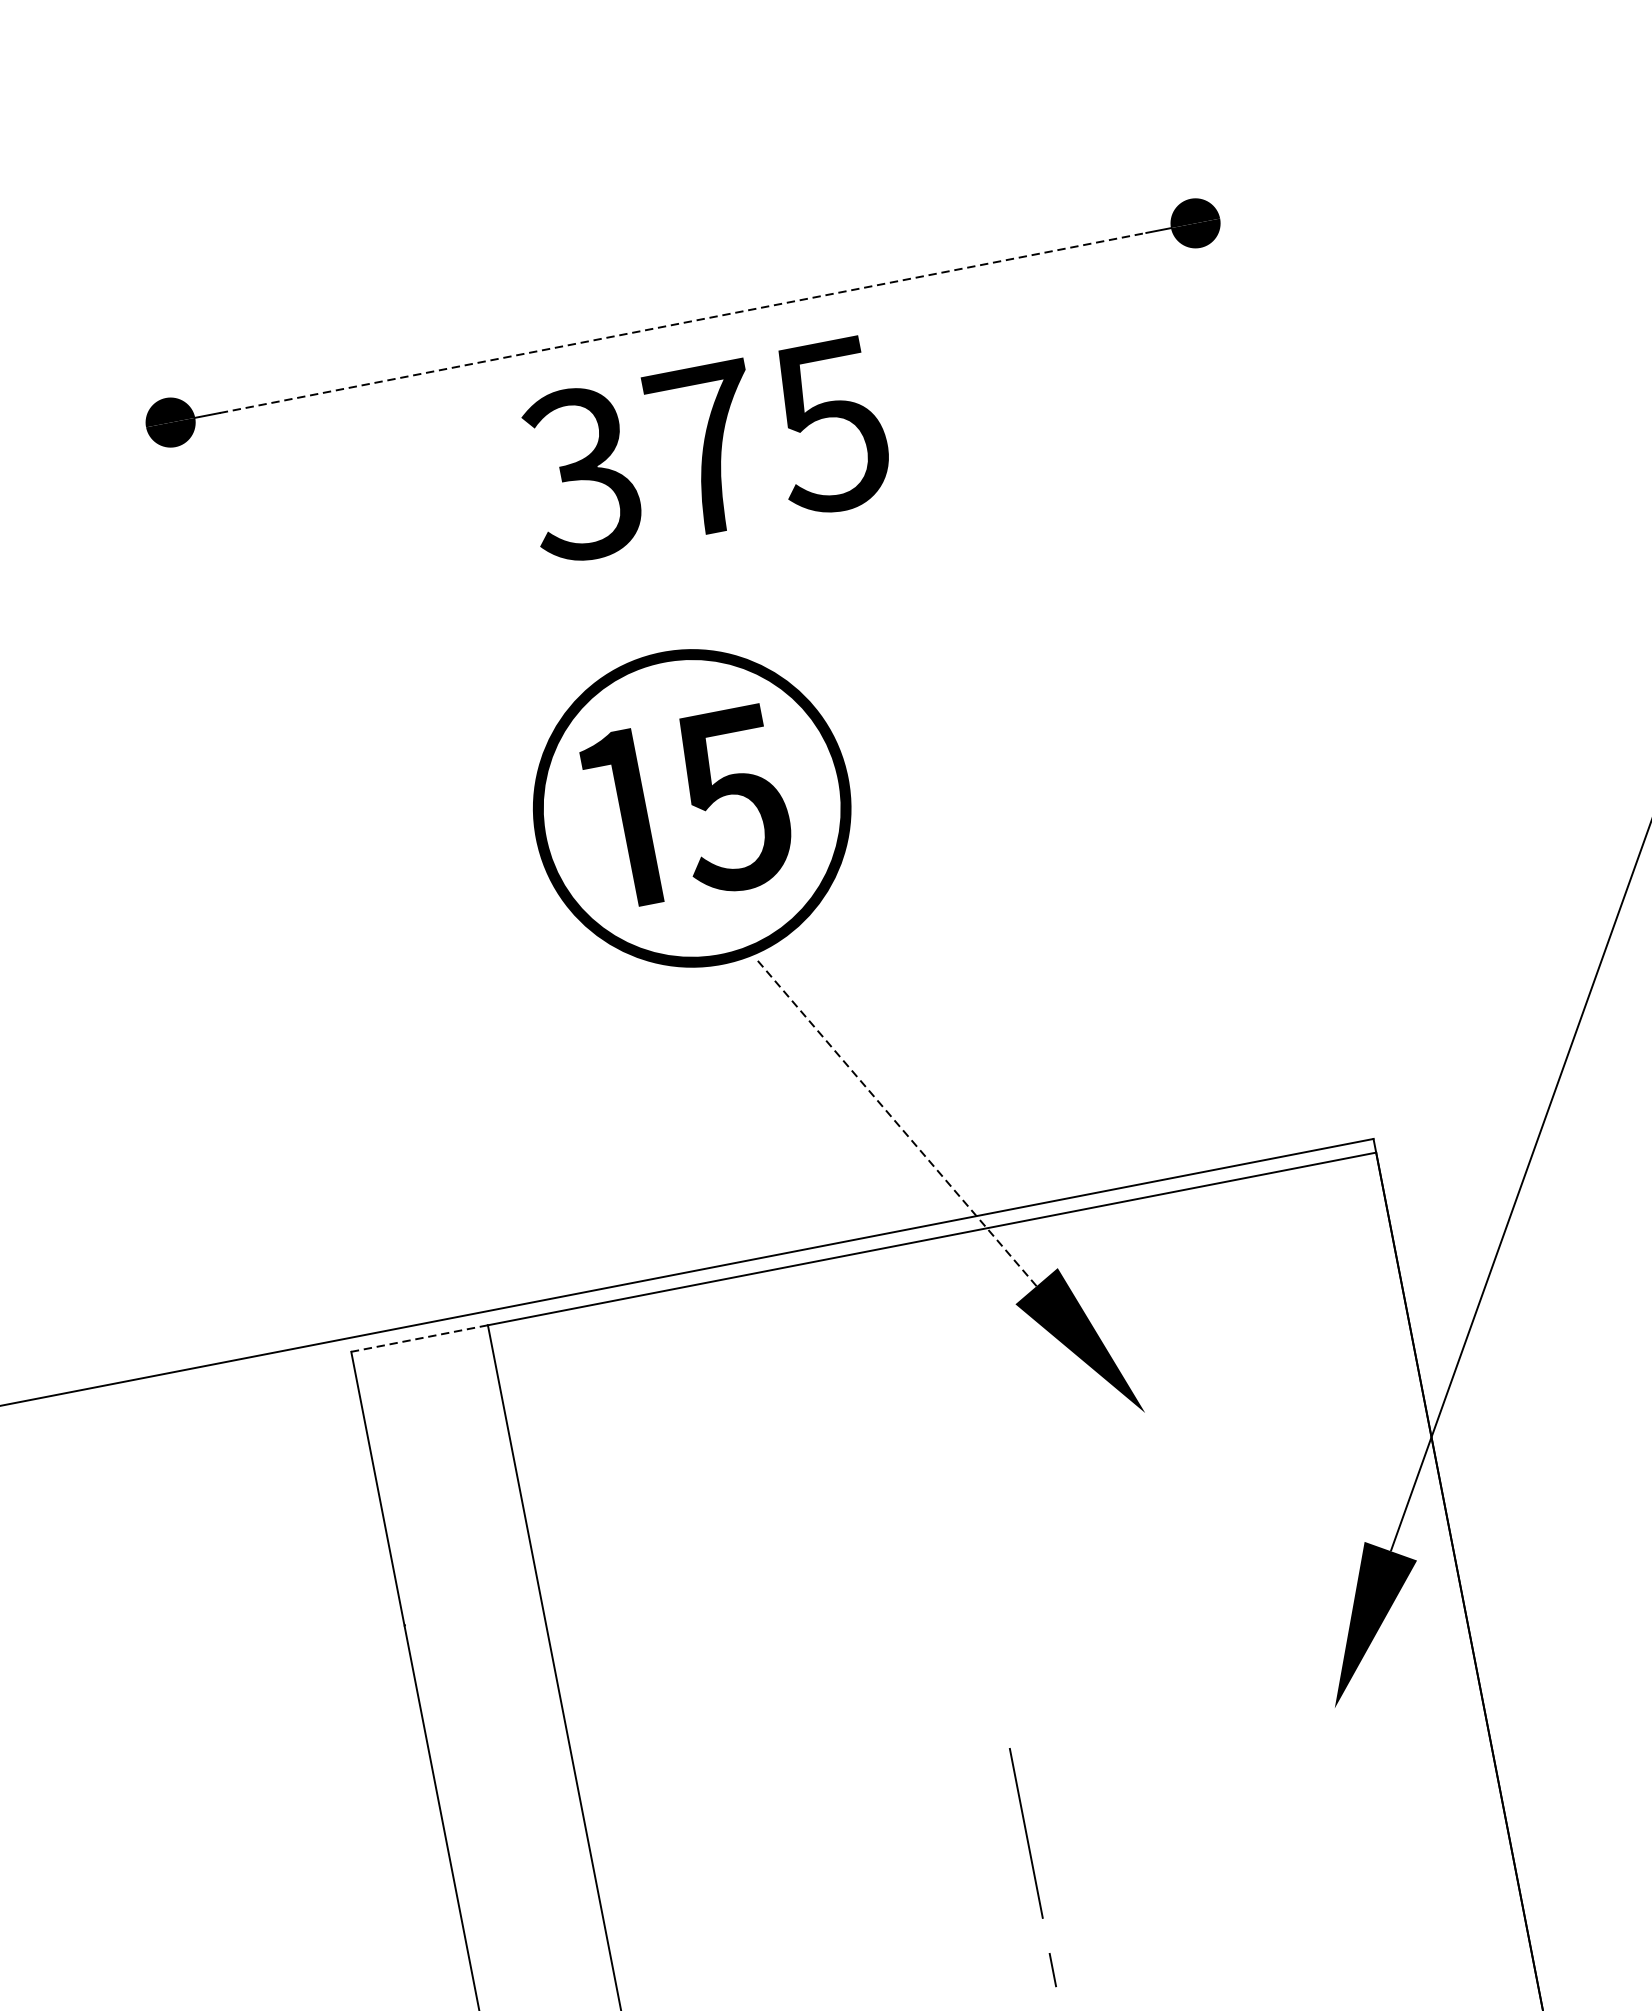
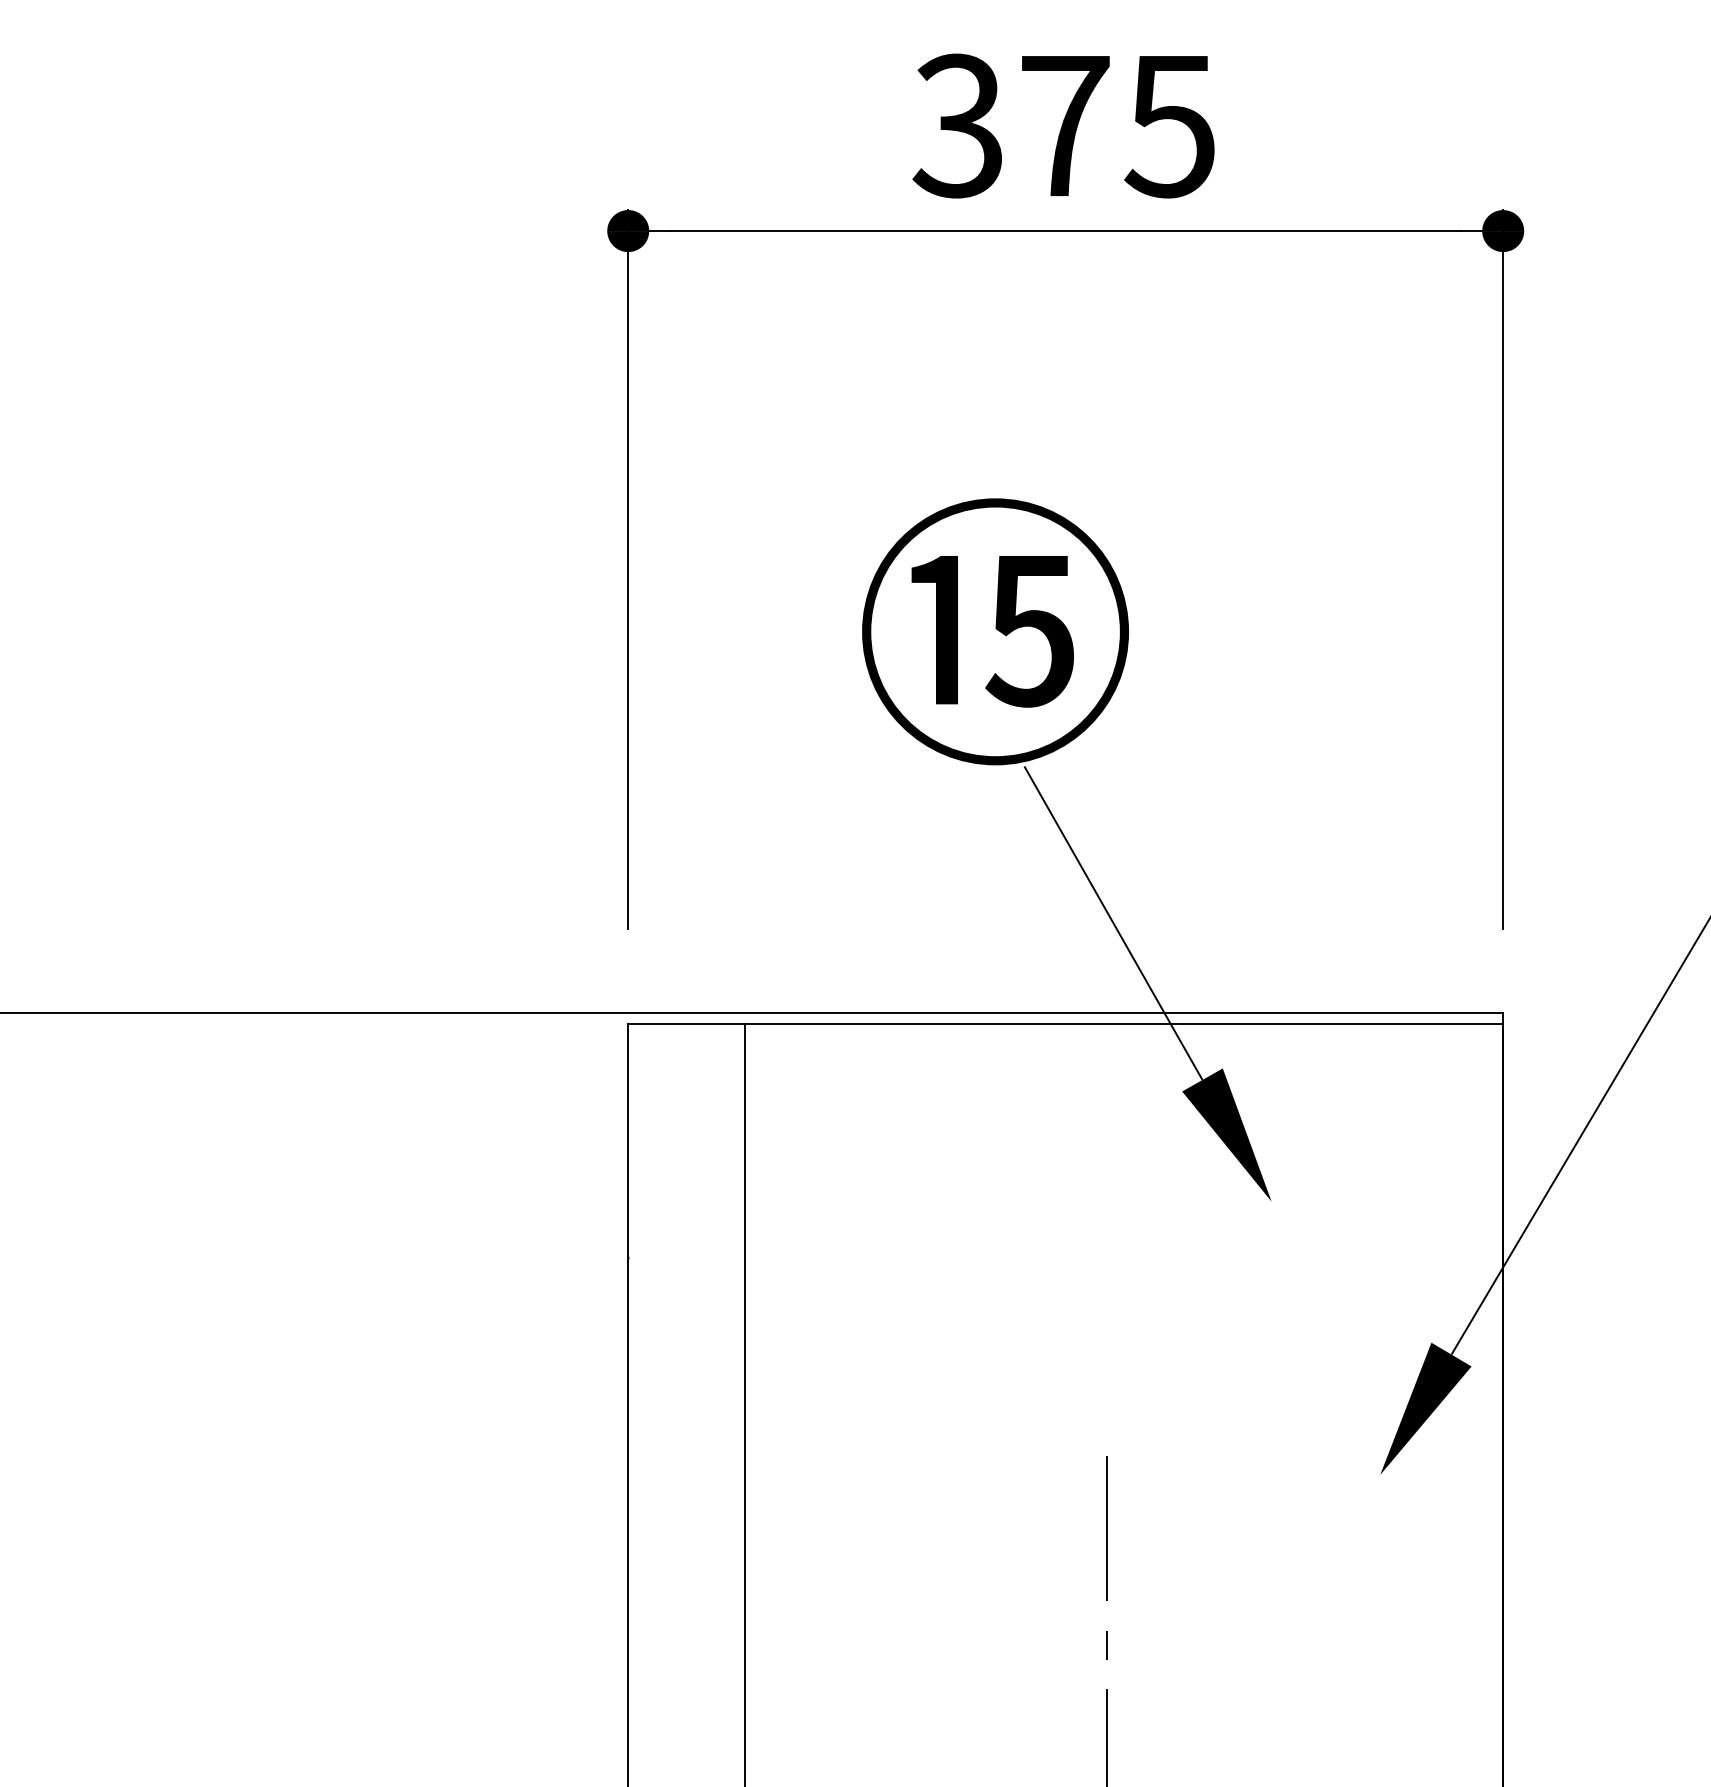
line: (684, 323) -> (1066, 231), dashed -> solid
text: (704, 449) -> (1063, 125), moved
line: (1272, 619) -> (1503, 569), added
line: (248, 818) -> (628, 569), added
line: (896, 1122) -> (1113, 922), dashed -> solid
line: (419, 1338) -> (686, 1024), dashed -> solid

